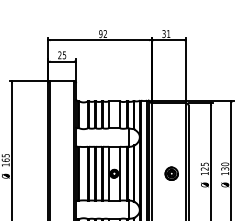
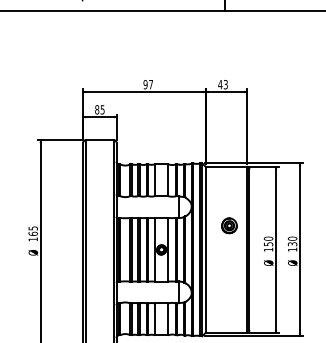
text: (104, 33) -> (150, 84), 92 -> 97
text: (165, 33) -> (222, 84), 31 -> 43
text: (60, 55) -> (97, 109), 25 -> 85
text: (204, 166) -> (268, 241), 125 -> 150
part: (171, 173) -> (229, 225), moved

